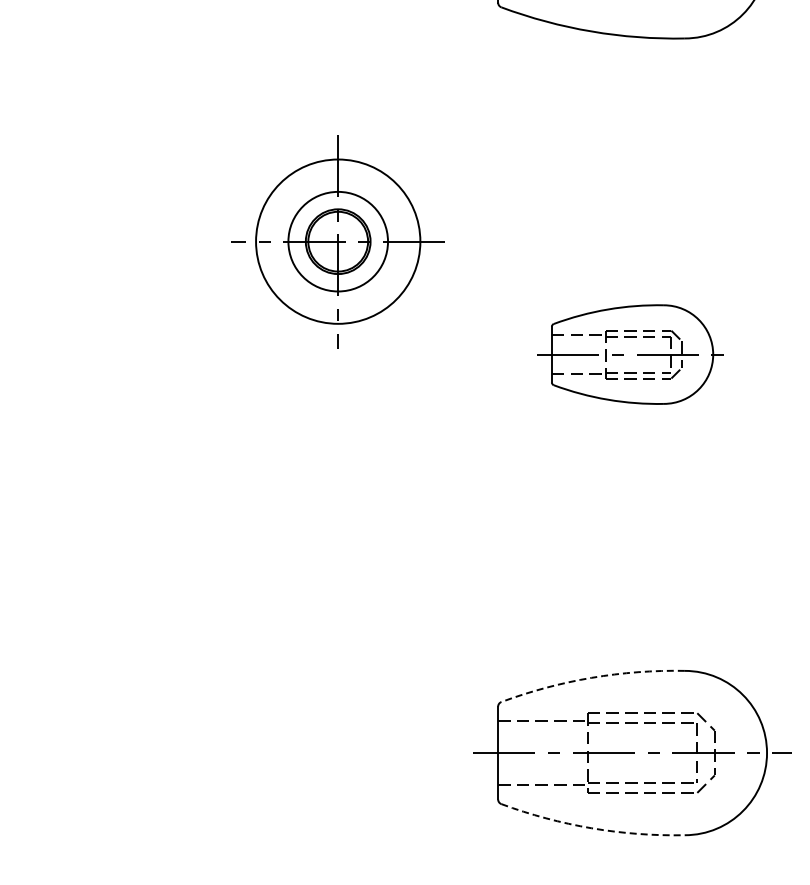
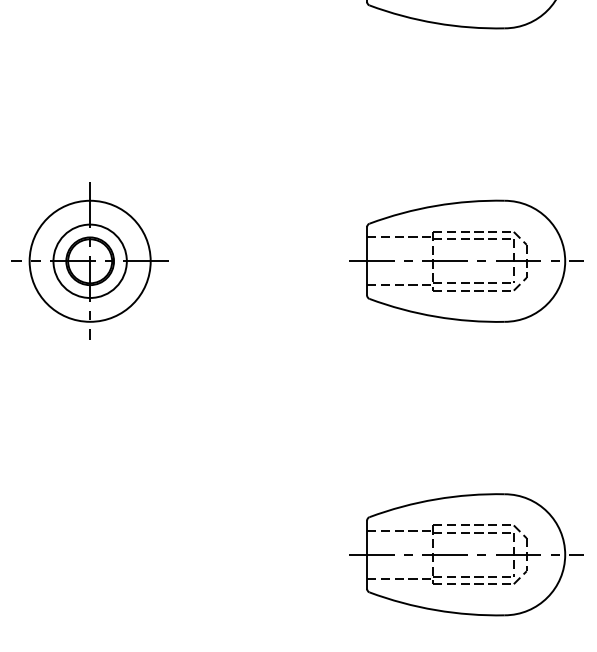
part: (337, 241) -> (89, 261), moved
part: (632, 354) -> (466, 261), size x1.67
arc: (591, 677) -> (435, 499), dashed -> solid
arc: (591, 828) -> (435, 610), dashed -> solid

